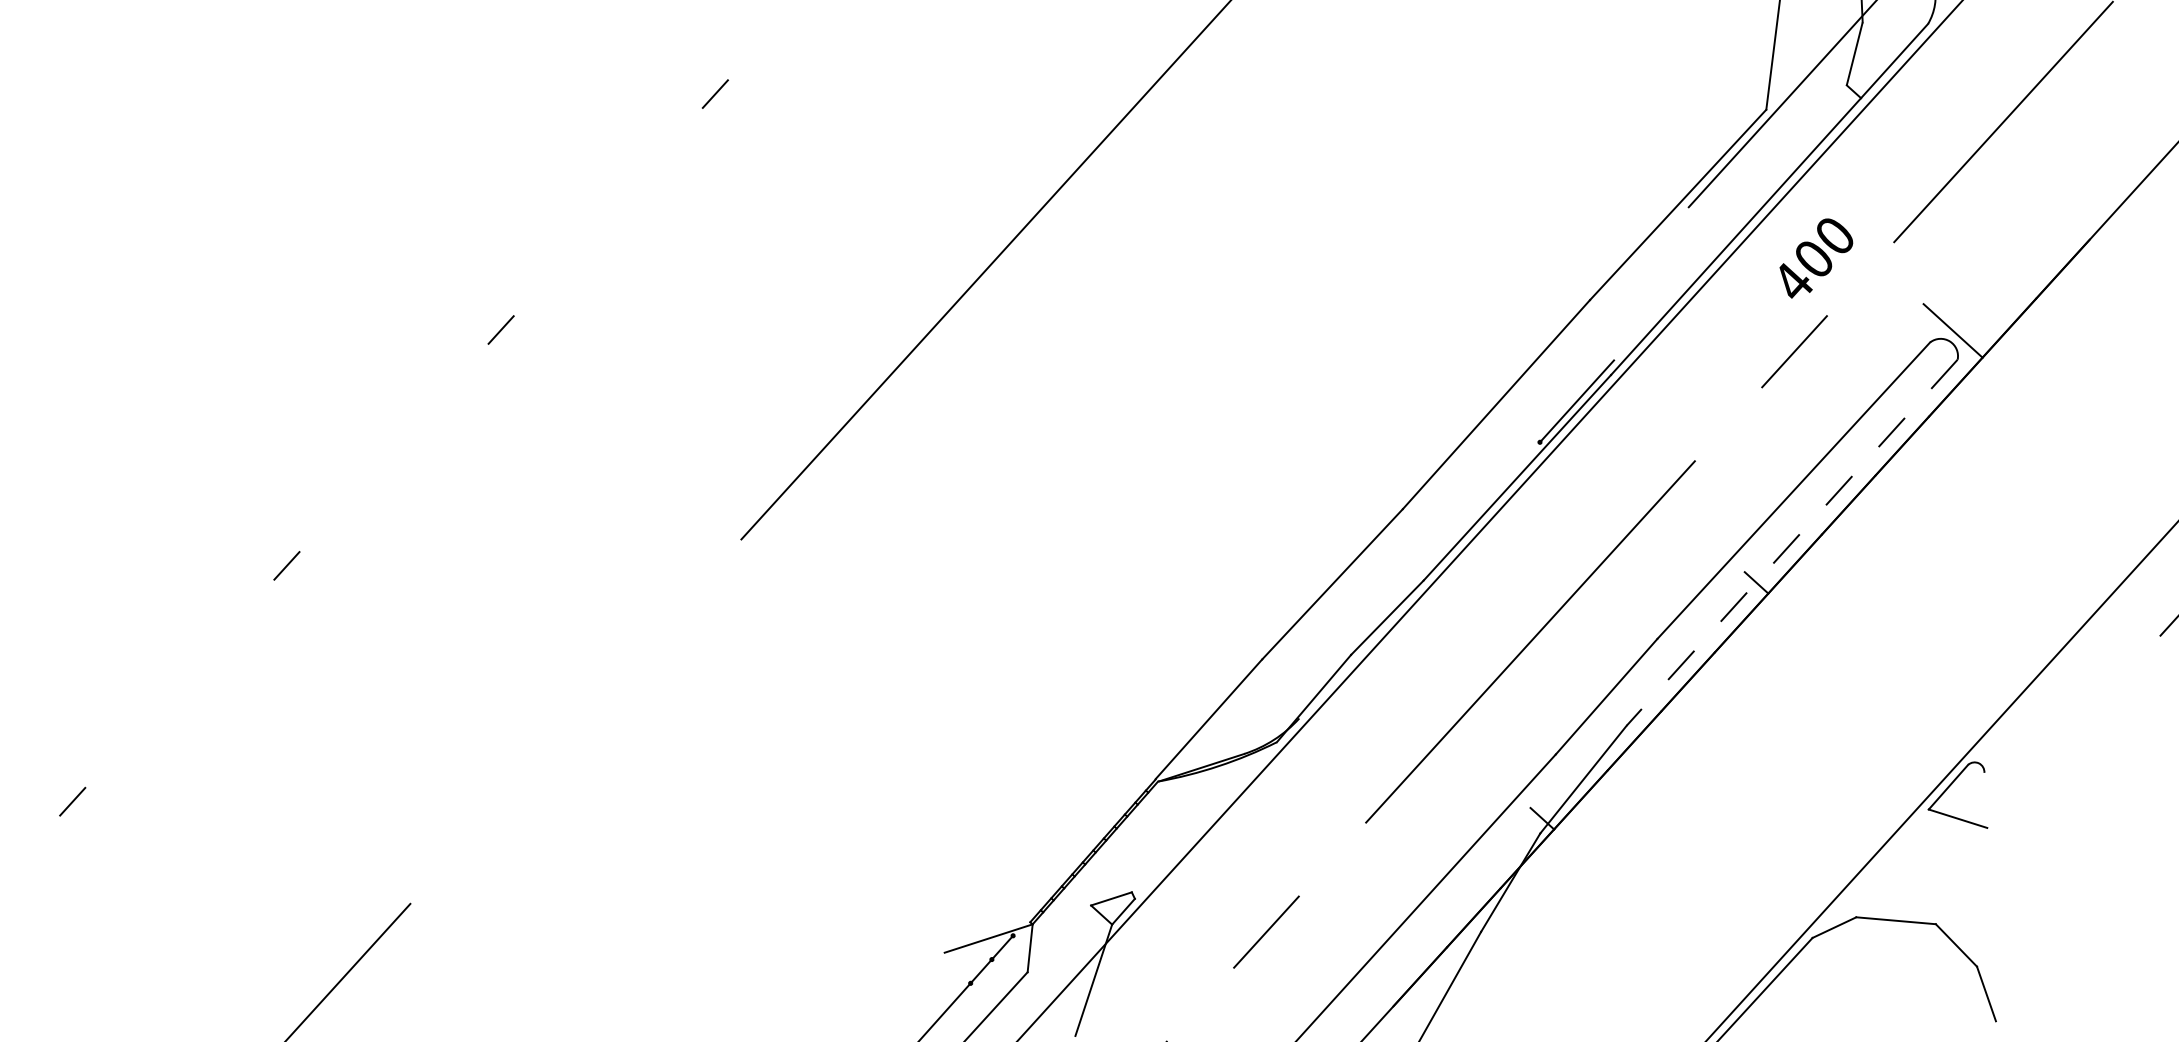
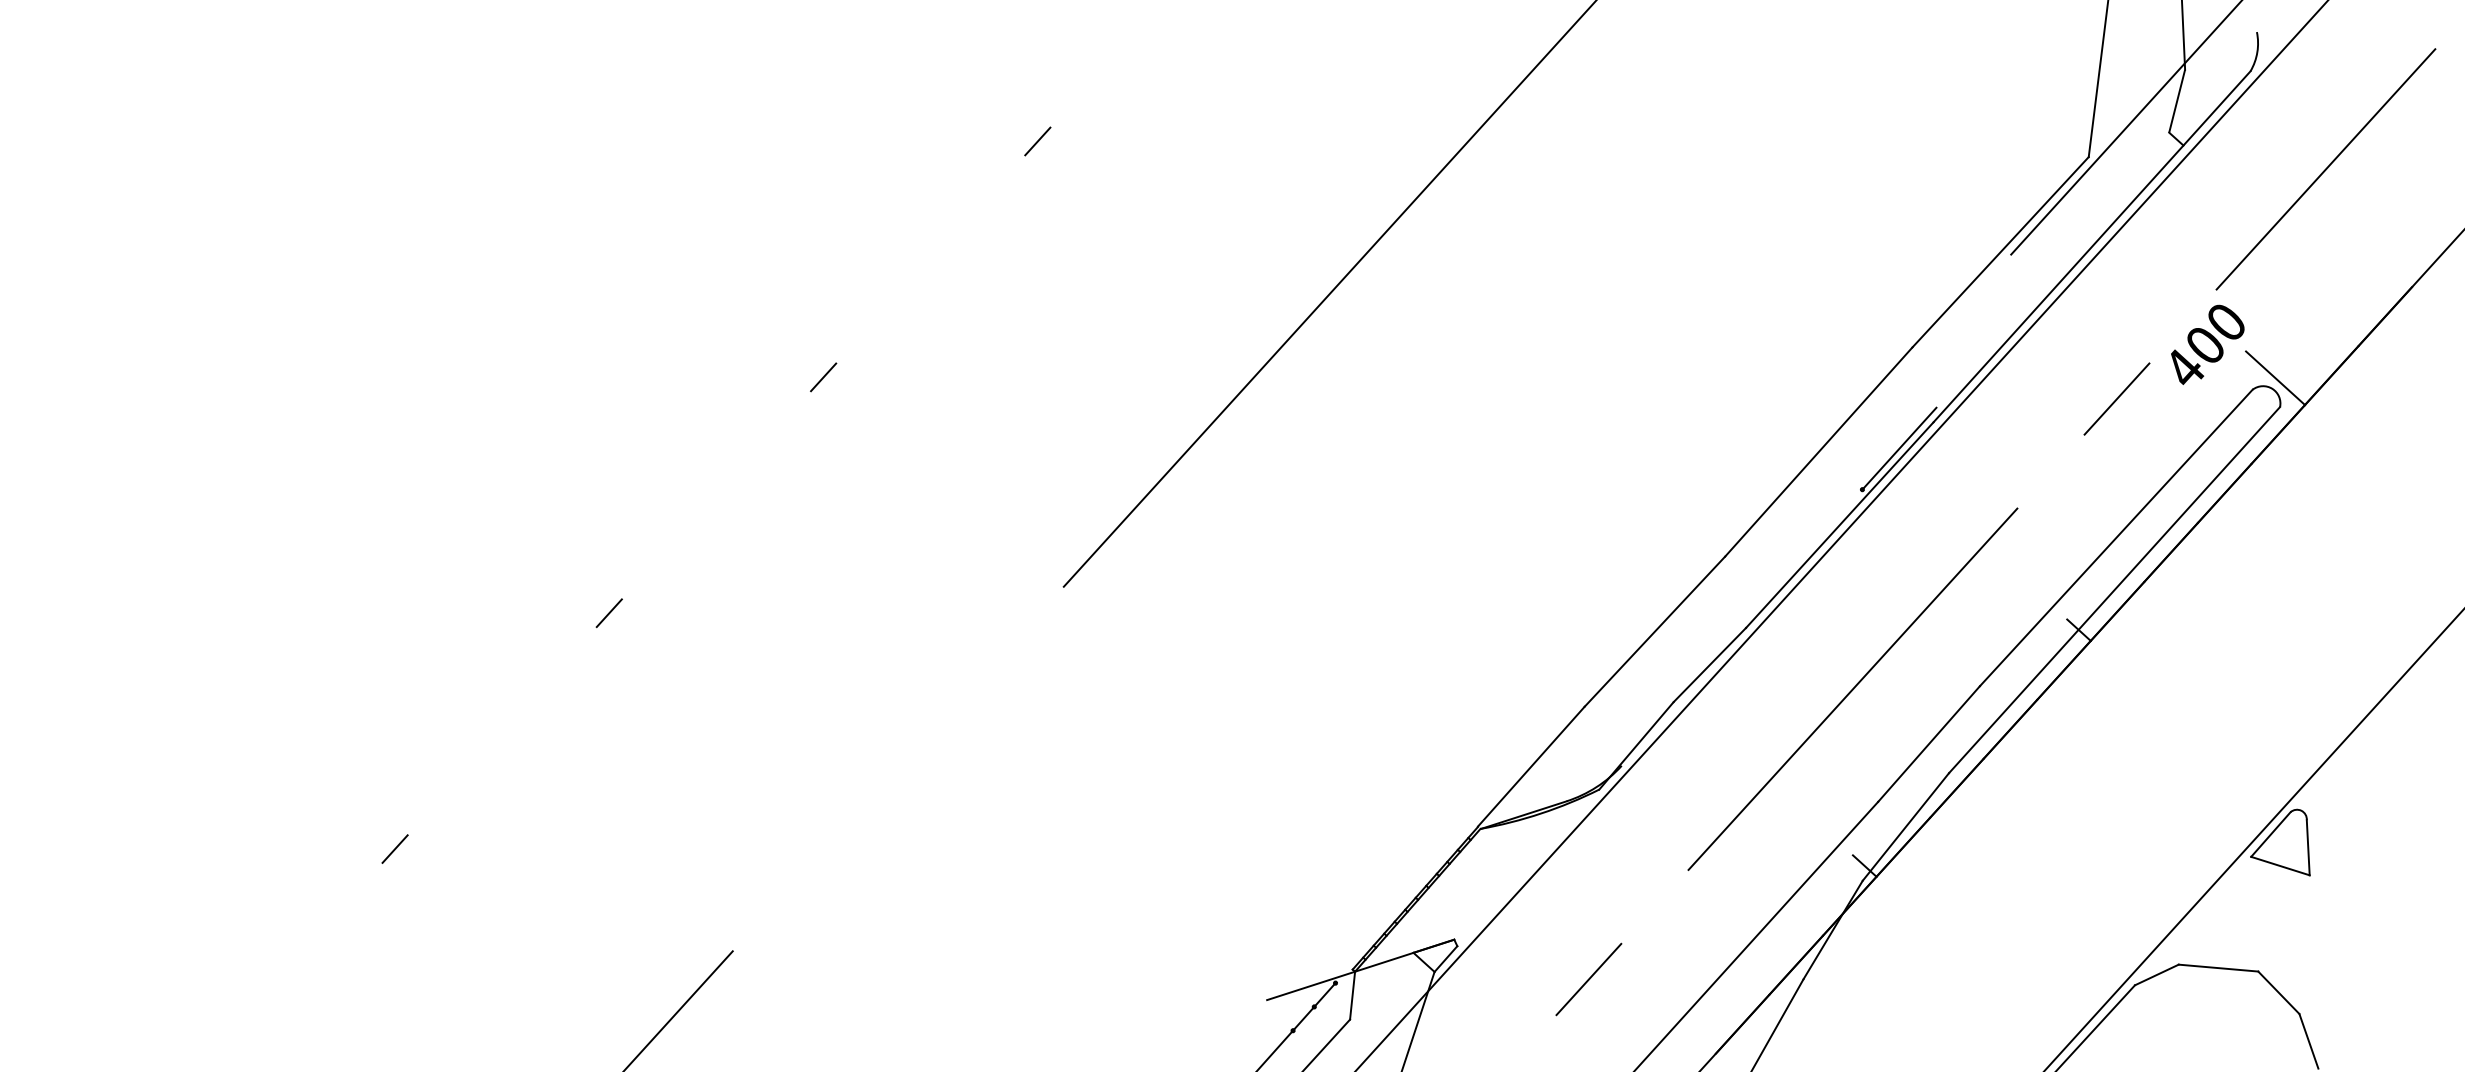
text: (1816, 258) -> (2207, 344), moved
line: (1792, 543) -> (2114, 590), dashed -> solid
line: (1985, 800) -> (2307, 847), added
line: (1082, 908) -> (1404, 955), added

